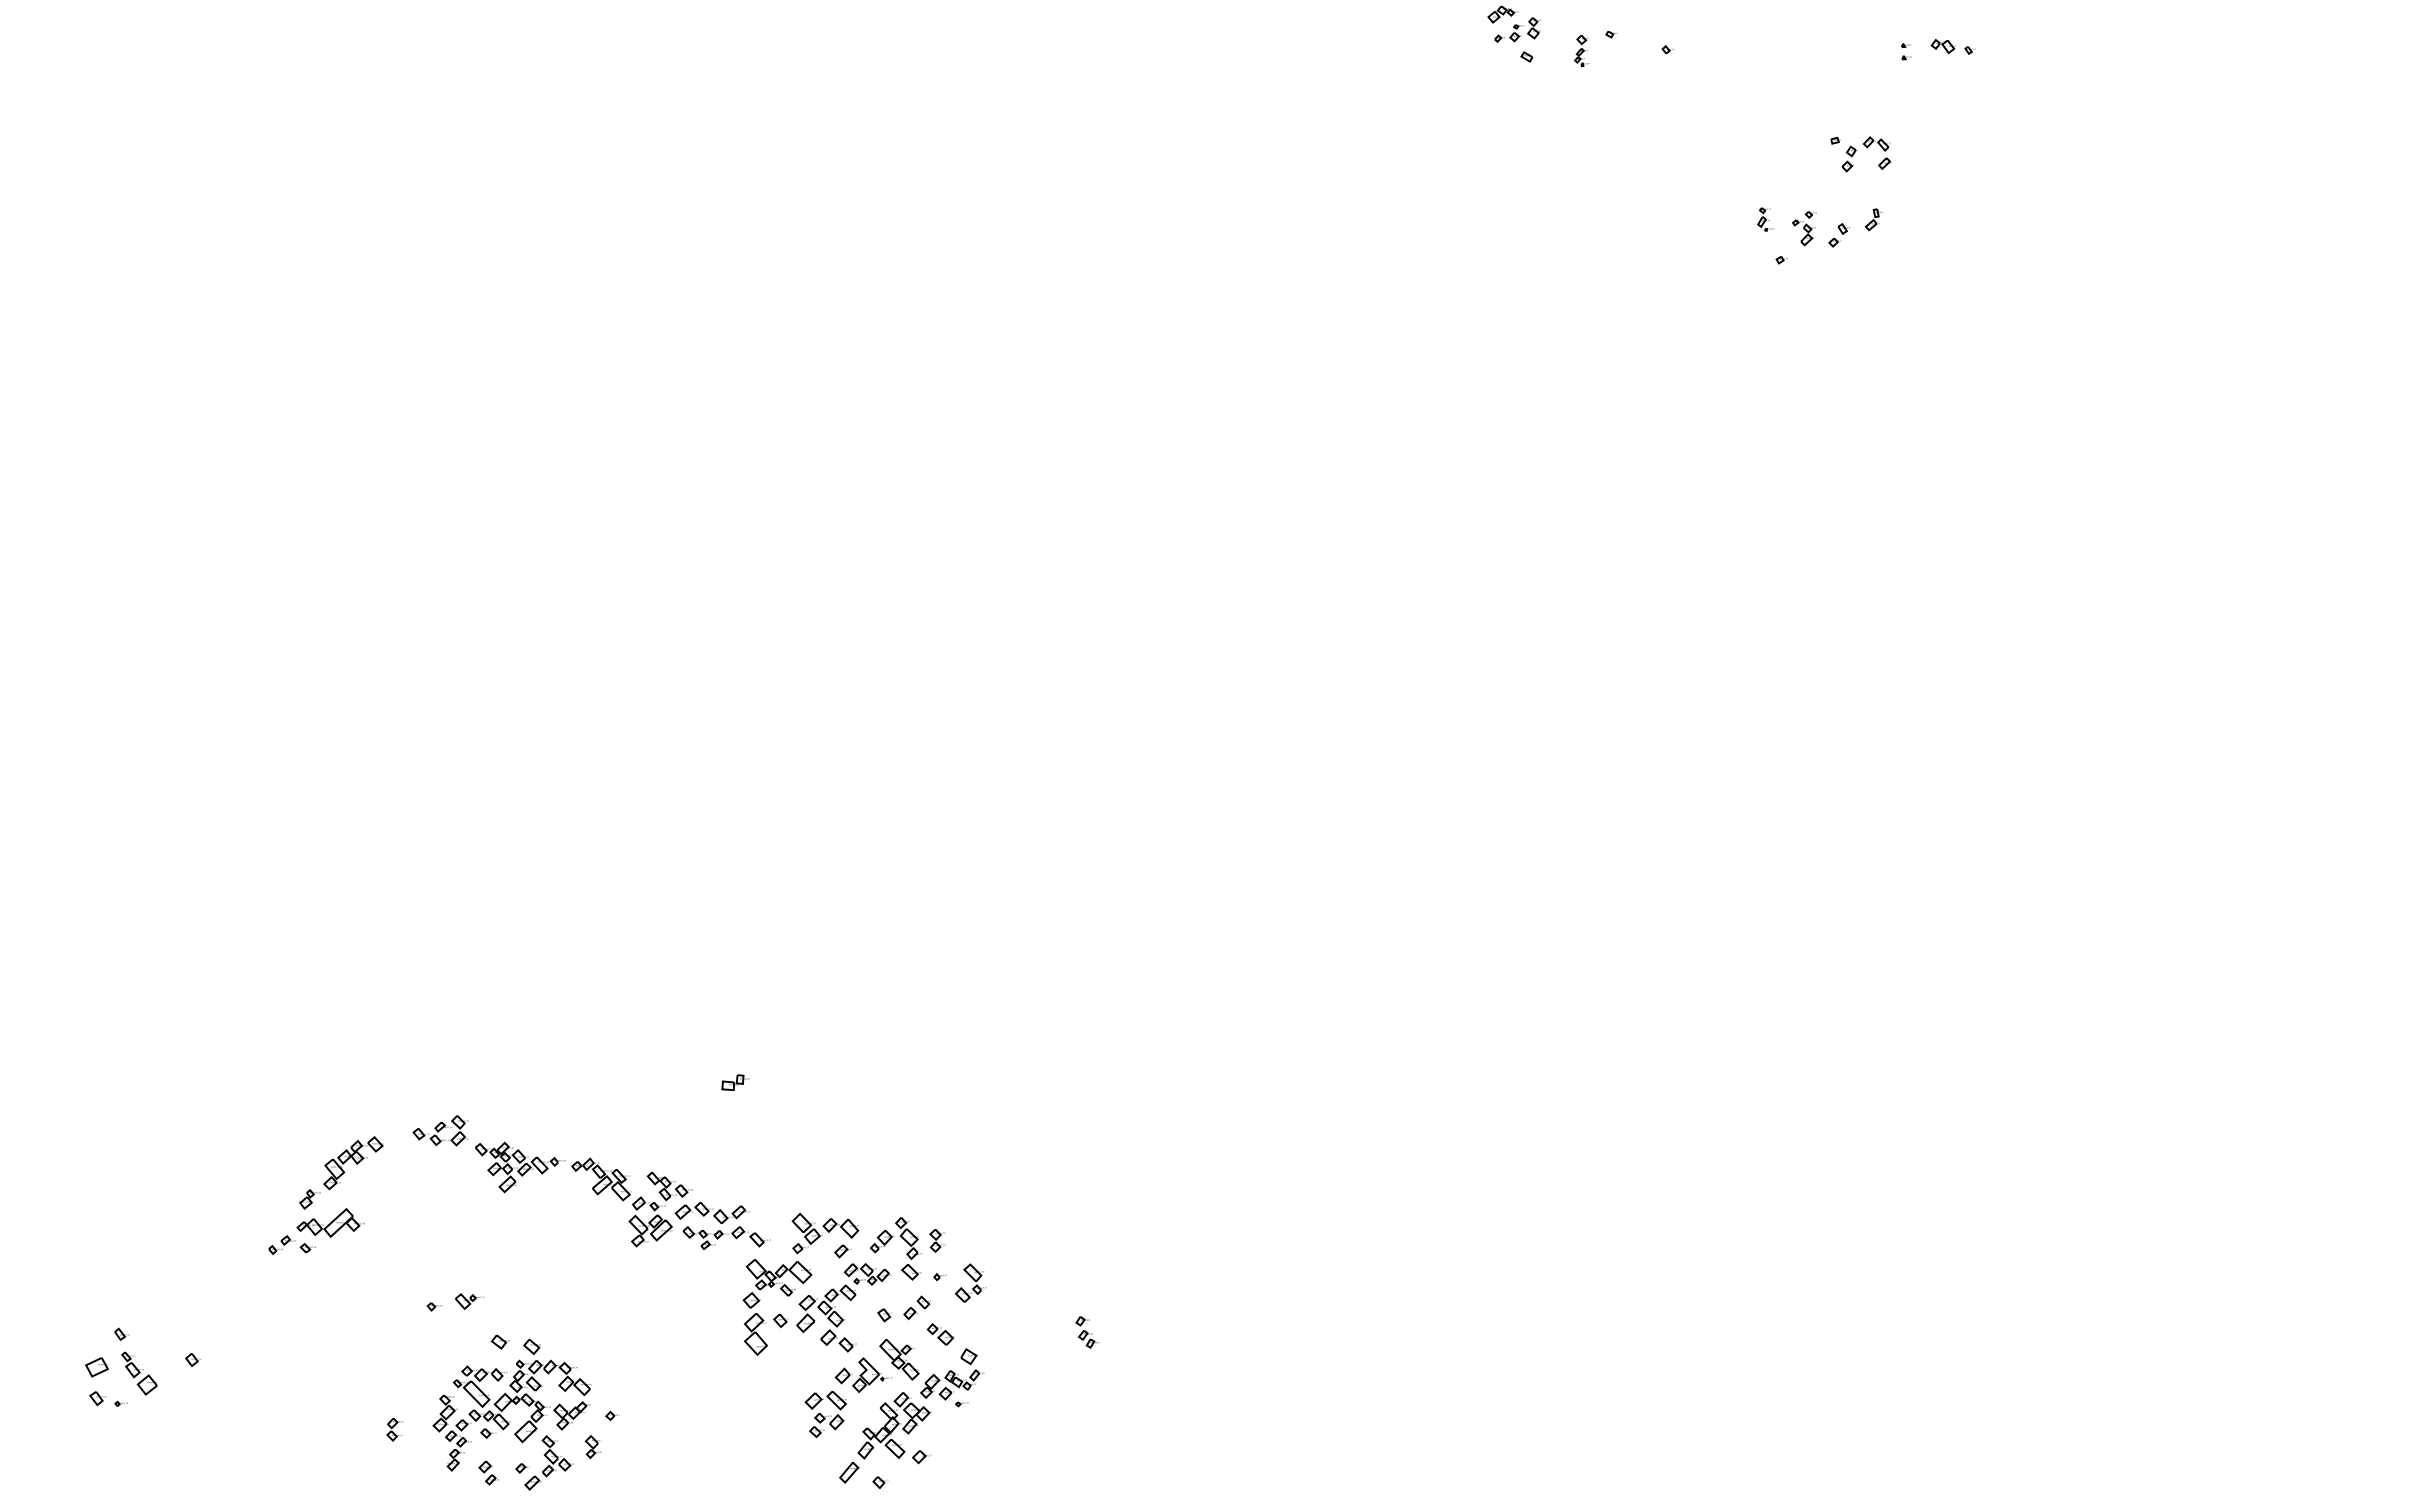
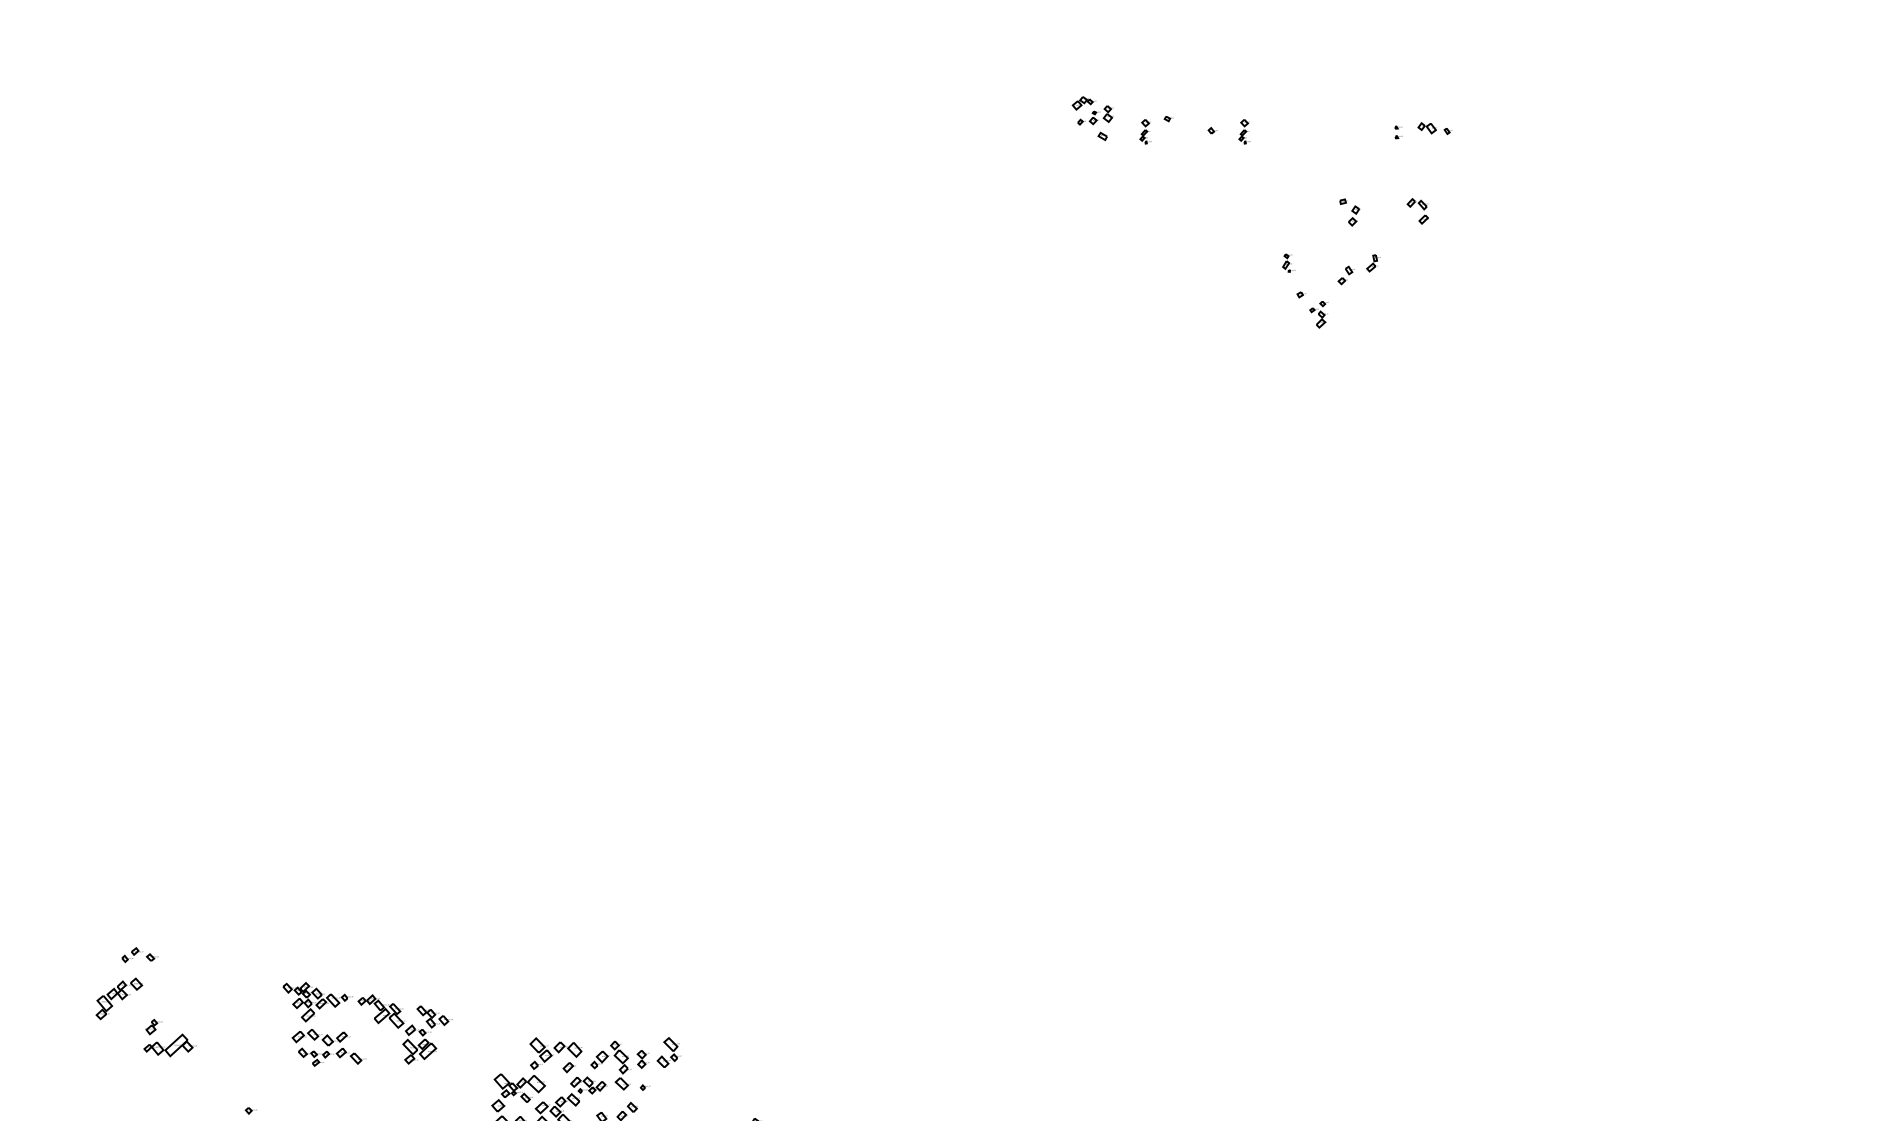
part: (1708, 51) -> (1244, 132), added
part: (1877, 152) -> (1418, 210), moved
part: (1804, 228) -> (1319, 314), moved
part: (735, 1082) -> (485, 935), removed
part: (440, 1130) -> (255, 973), removed
part: (353, 1163) -> (119, 999), moved
part: (722, 1226) -> (329, 1048), moved
part: (291, 1244) -> (139, 954), moved
part: (970, 1282) -> (669, 1052), moved
part: (469, 1301) -> (278, 1106), removed

